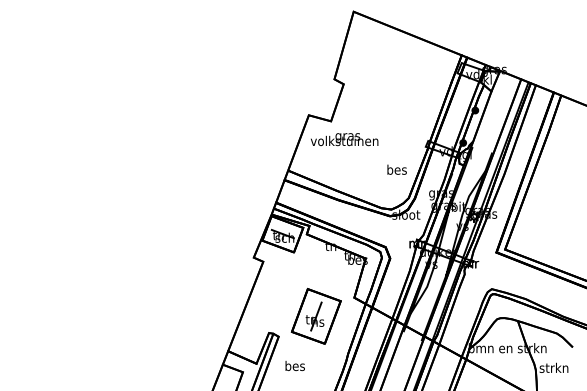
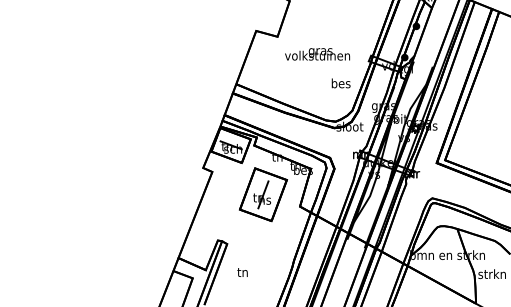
text: (344, 139) -> (317, 54), moved
part: (315, 316) -> (262, 194), moved
text: (294, 365) -> (242, 271), bes -> tn

